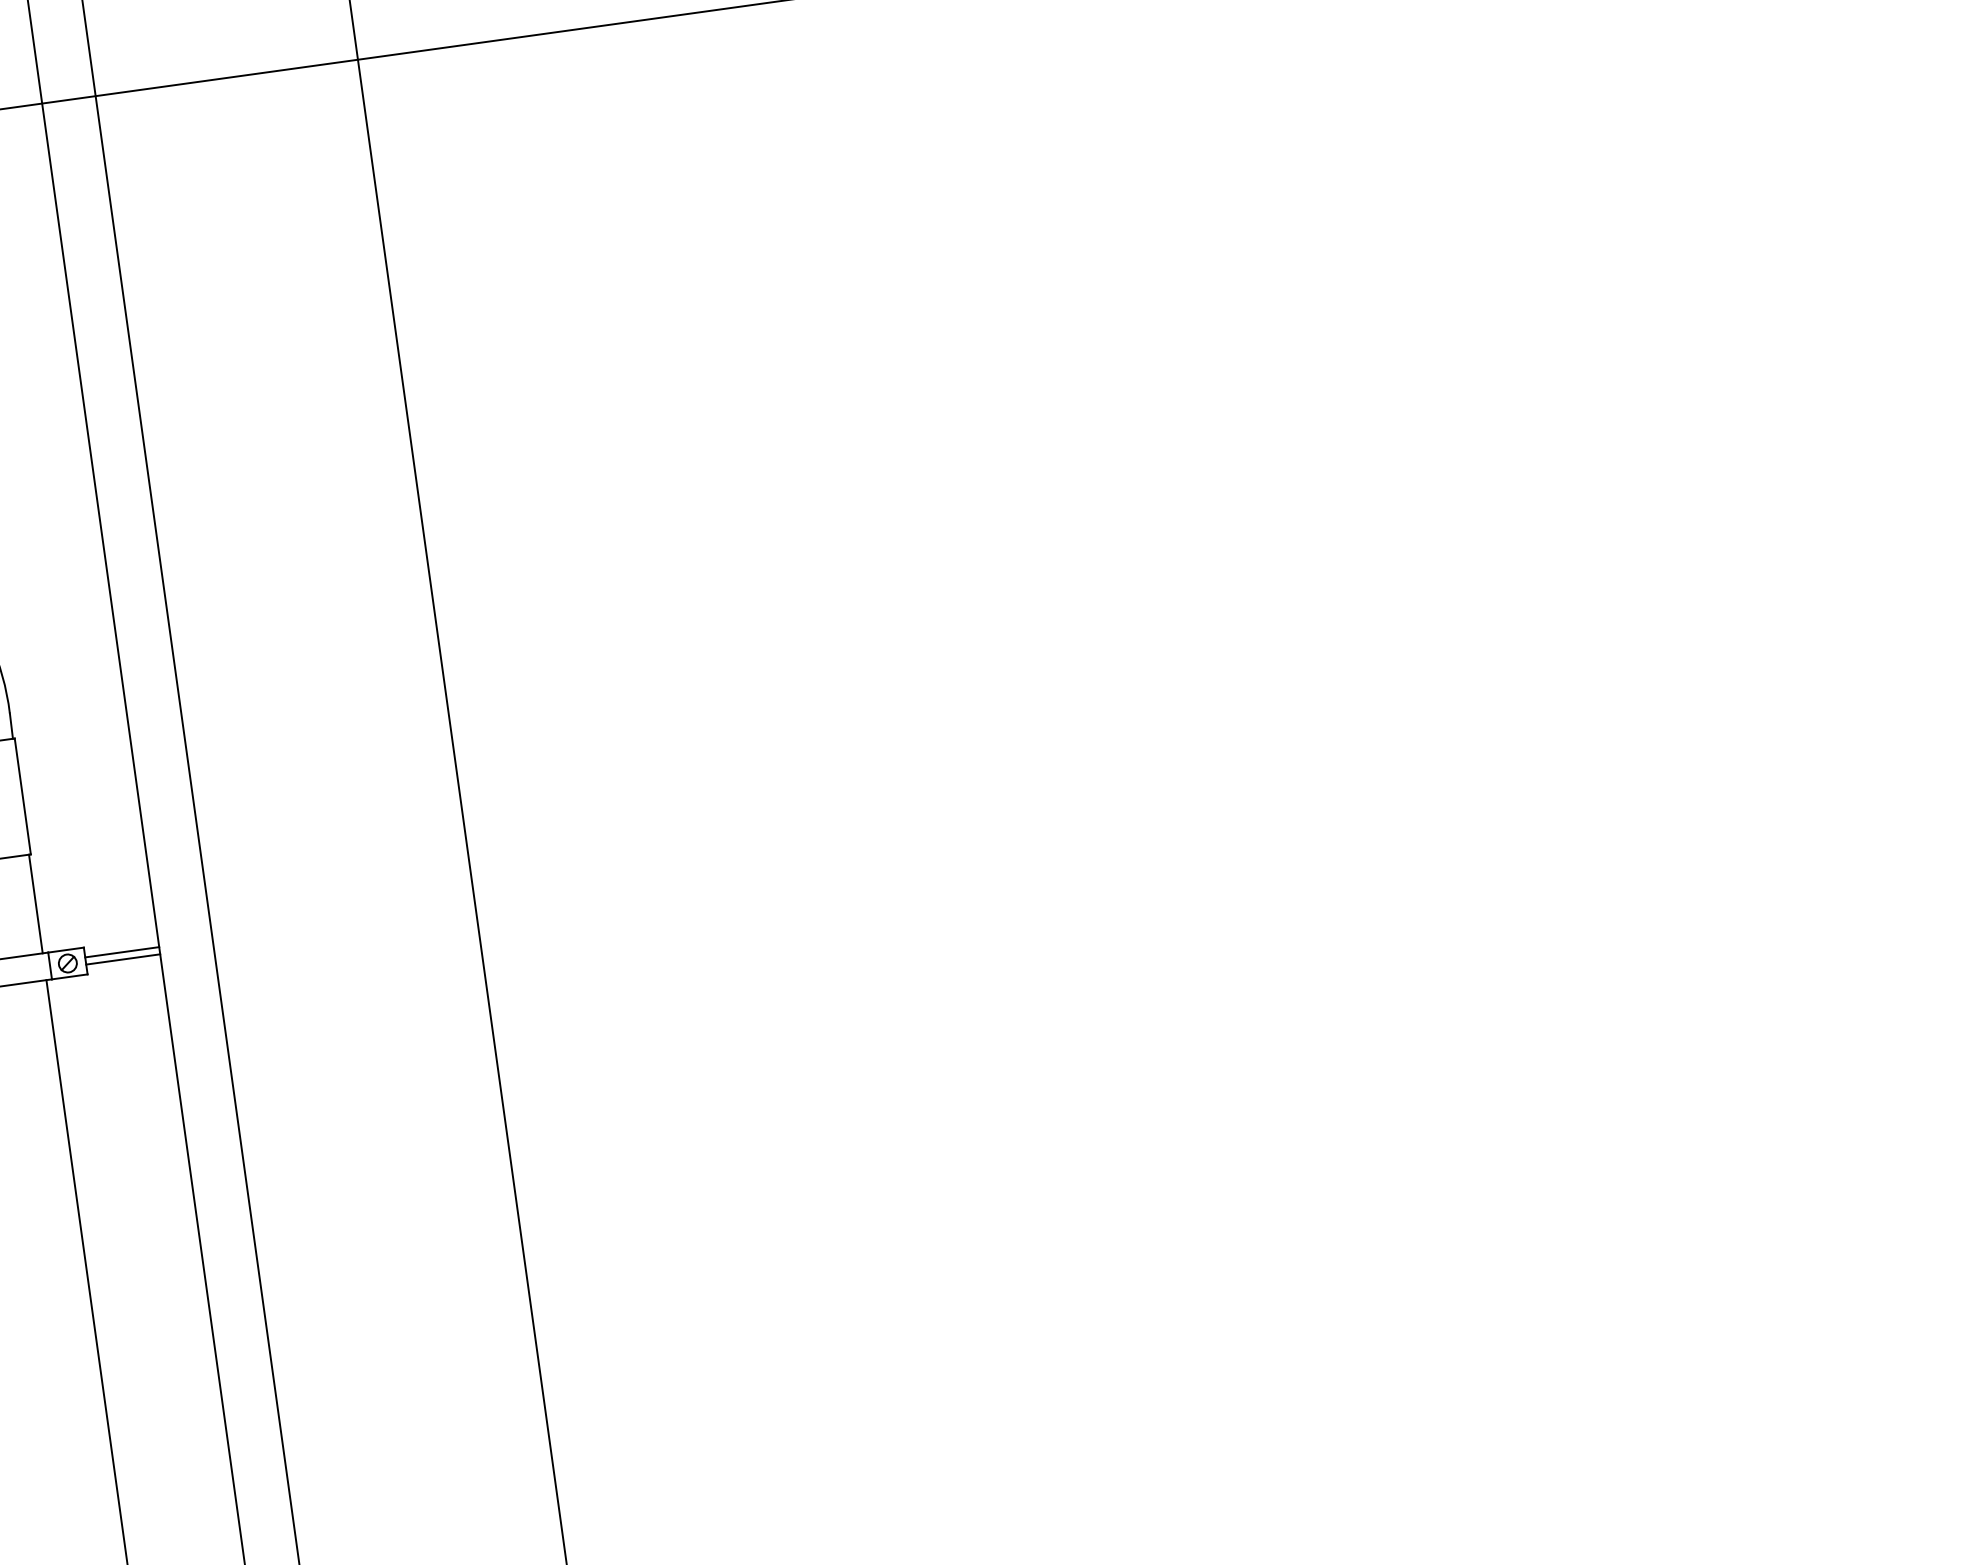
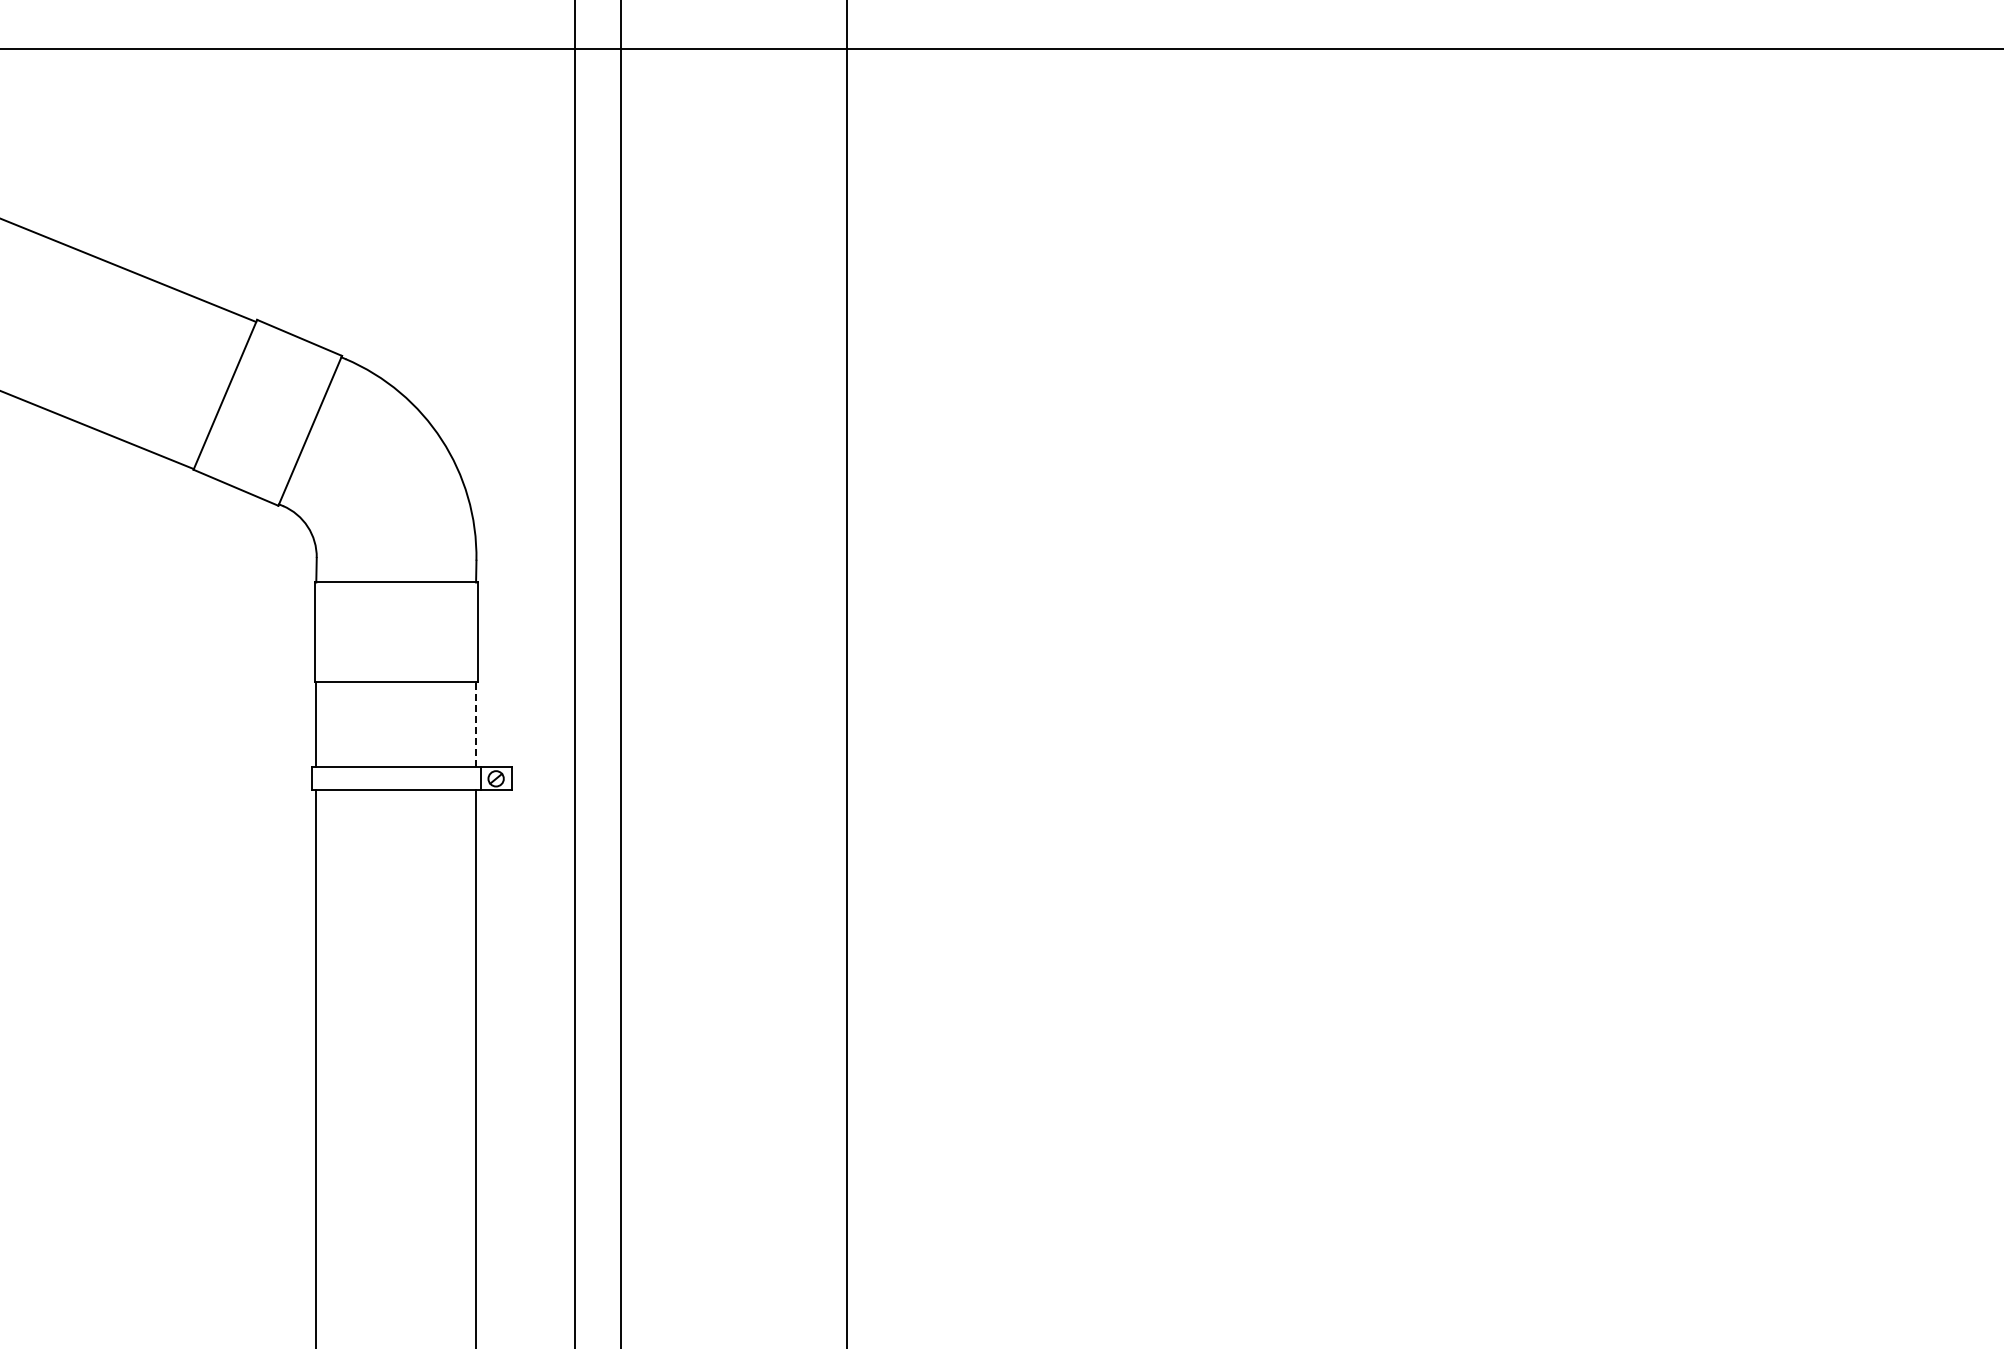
line: (36, 903) -> (476, 724), solid -> dashed
line: (122, 952) -> (543, 775), removed
line: (123, 958) -> (543, 781), removed

